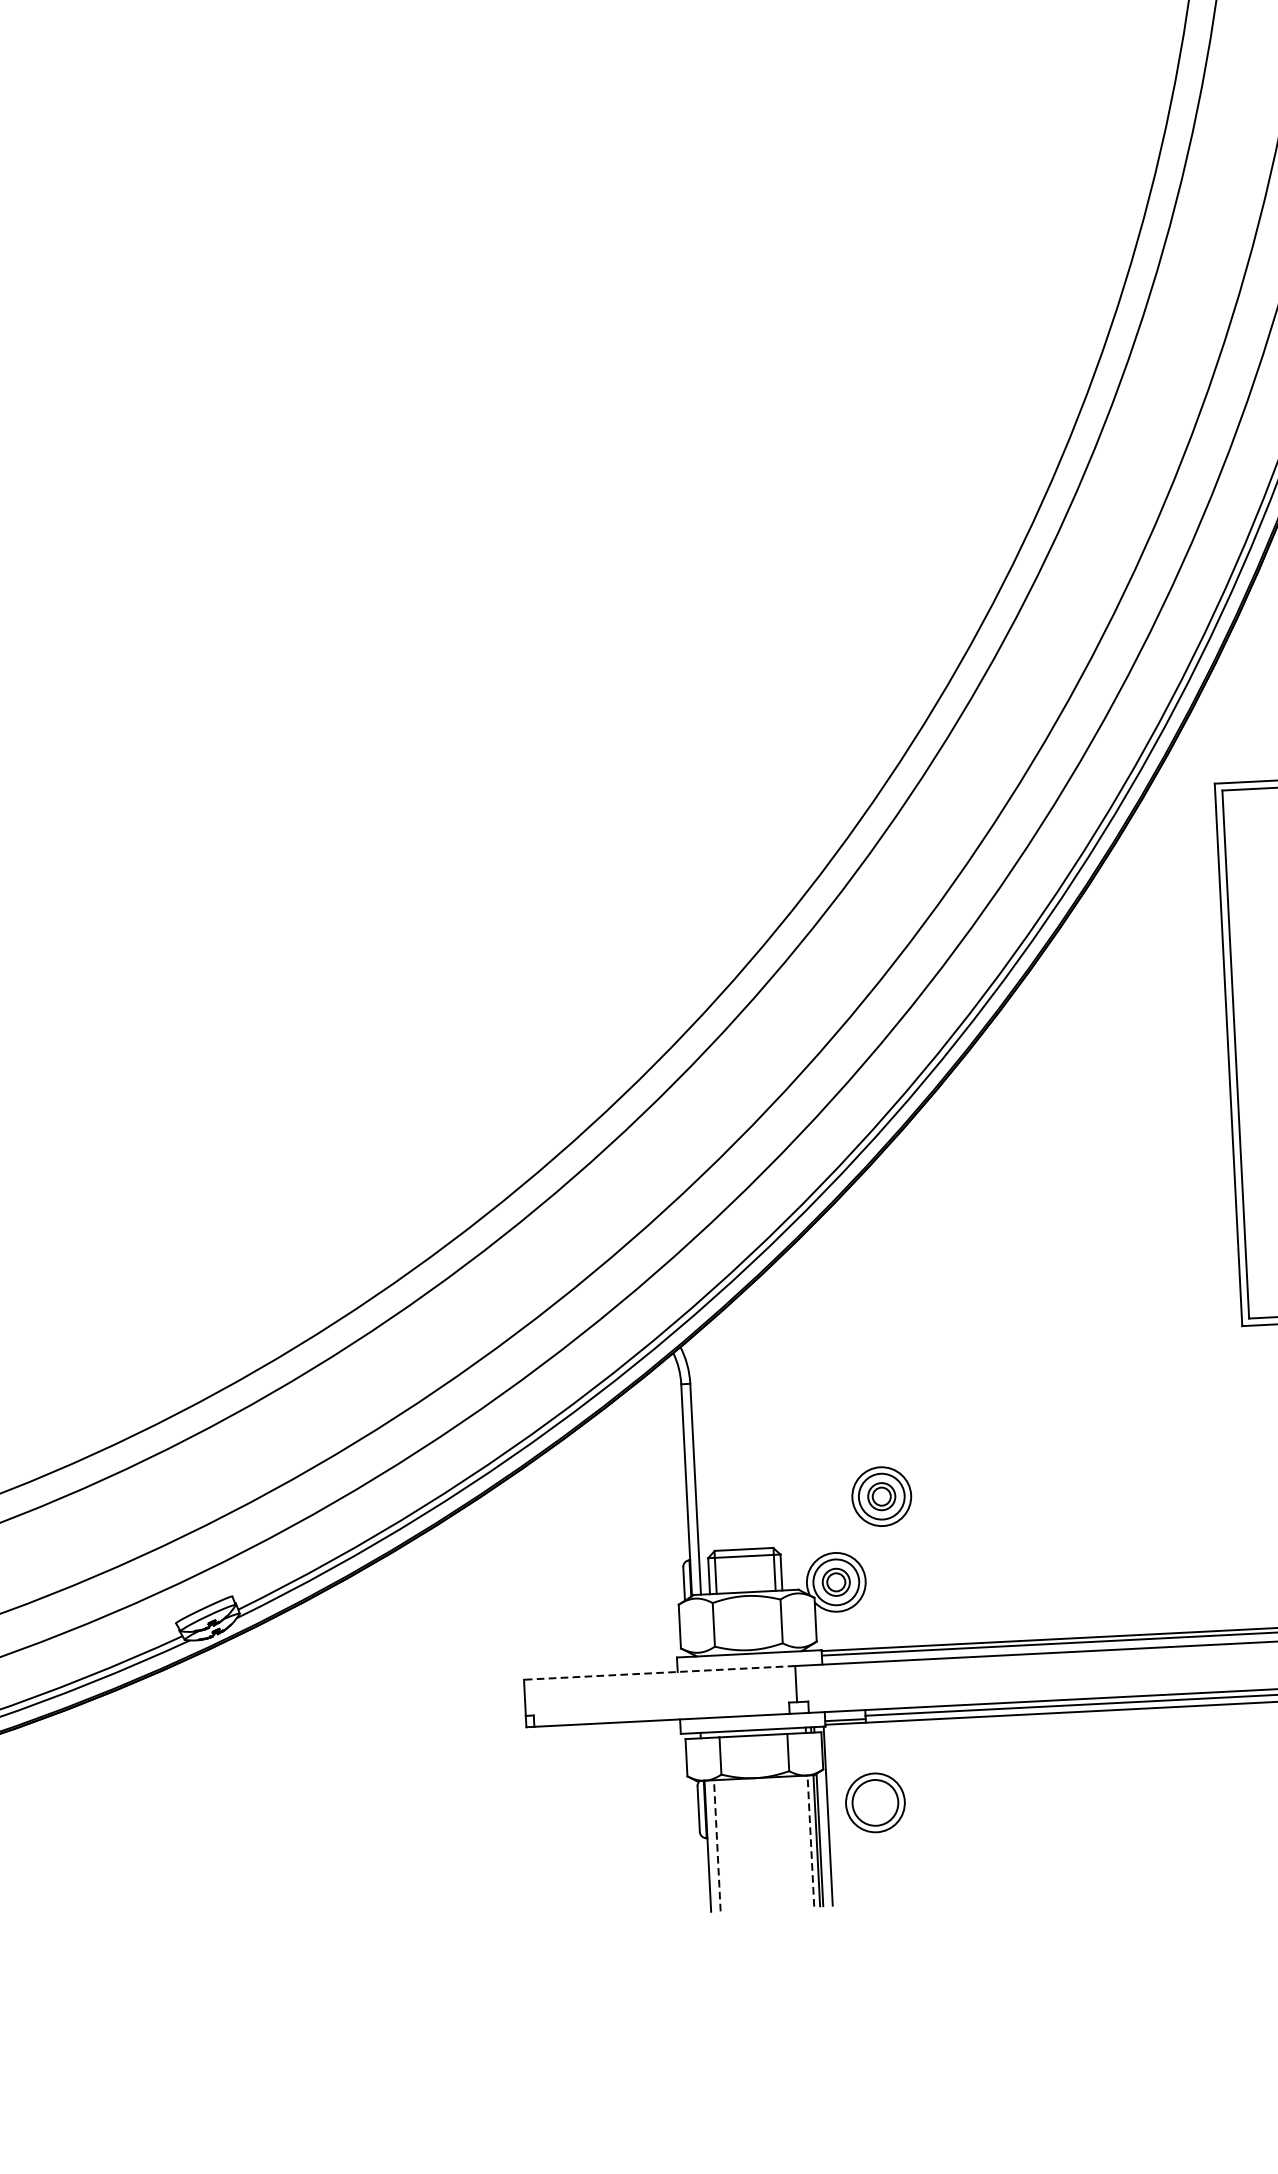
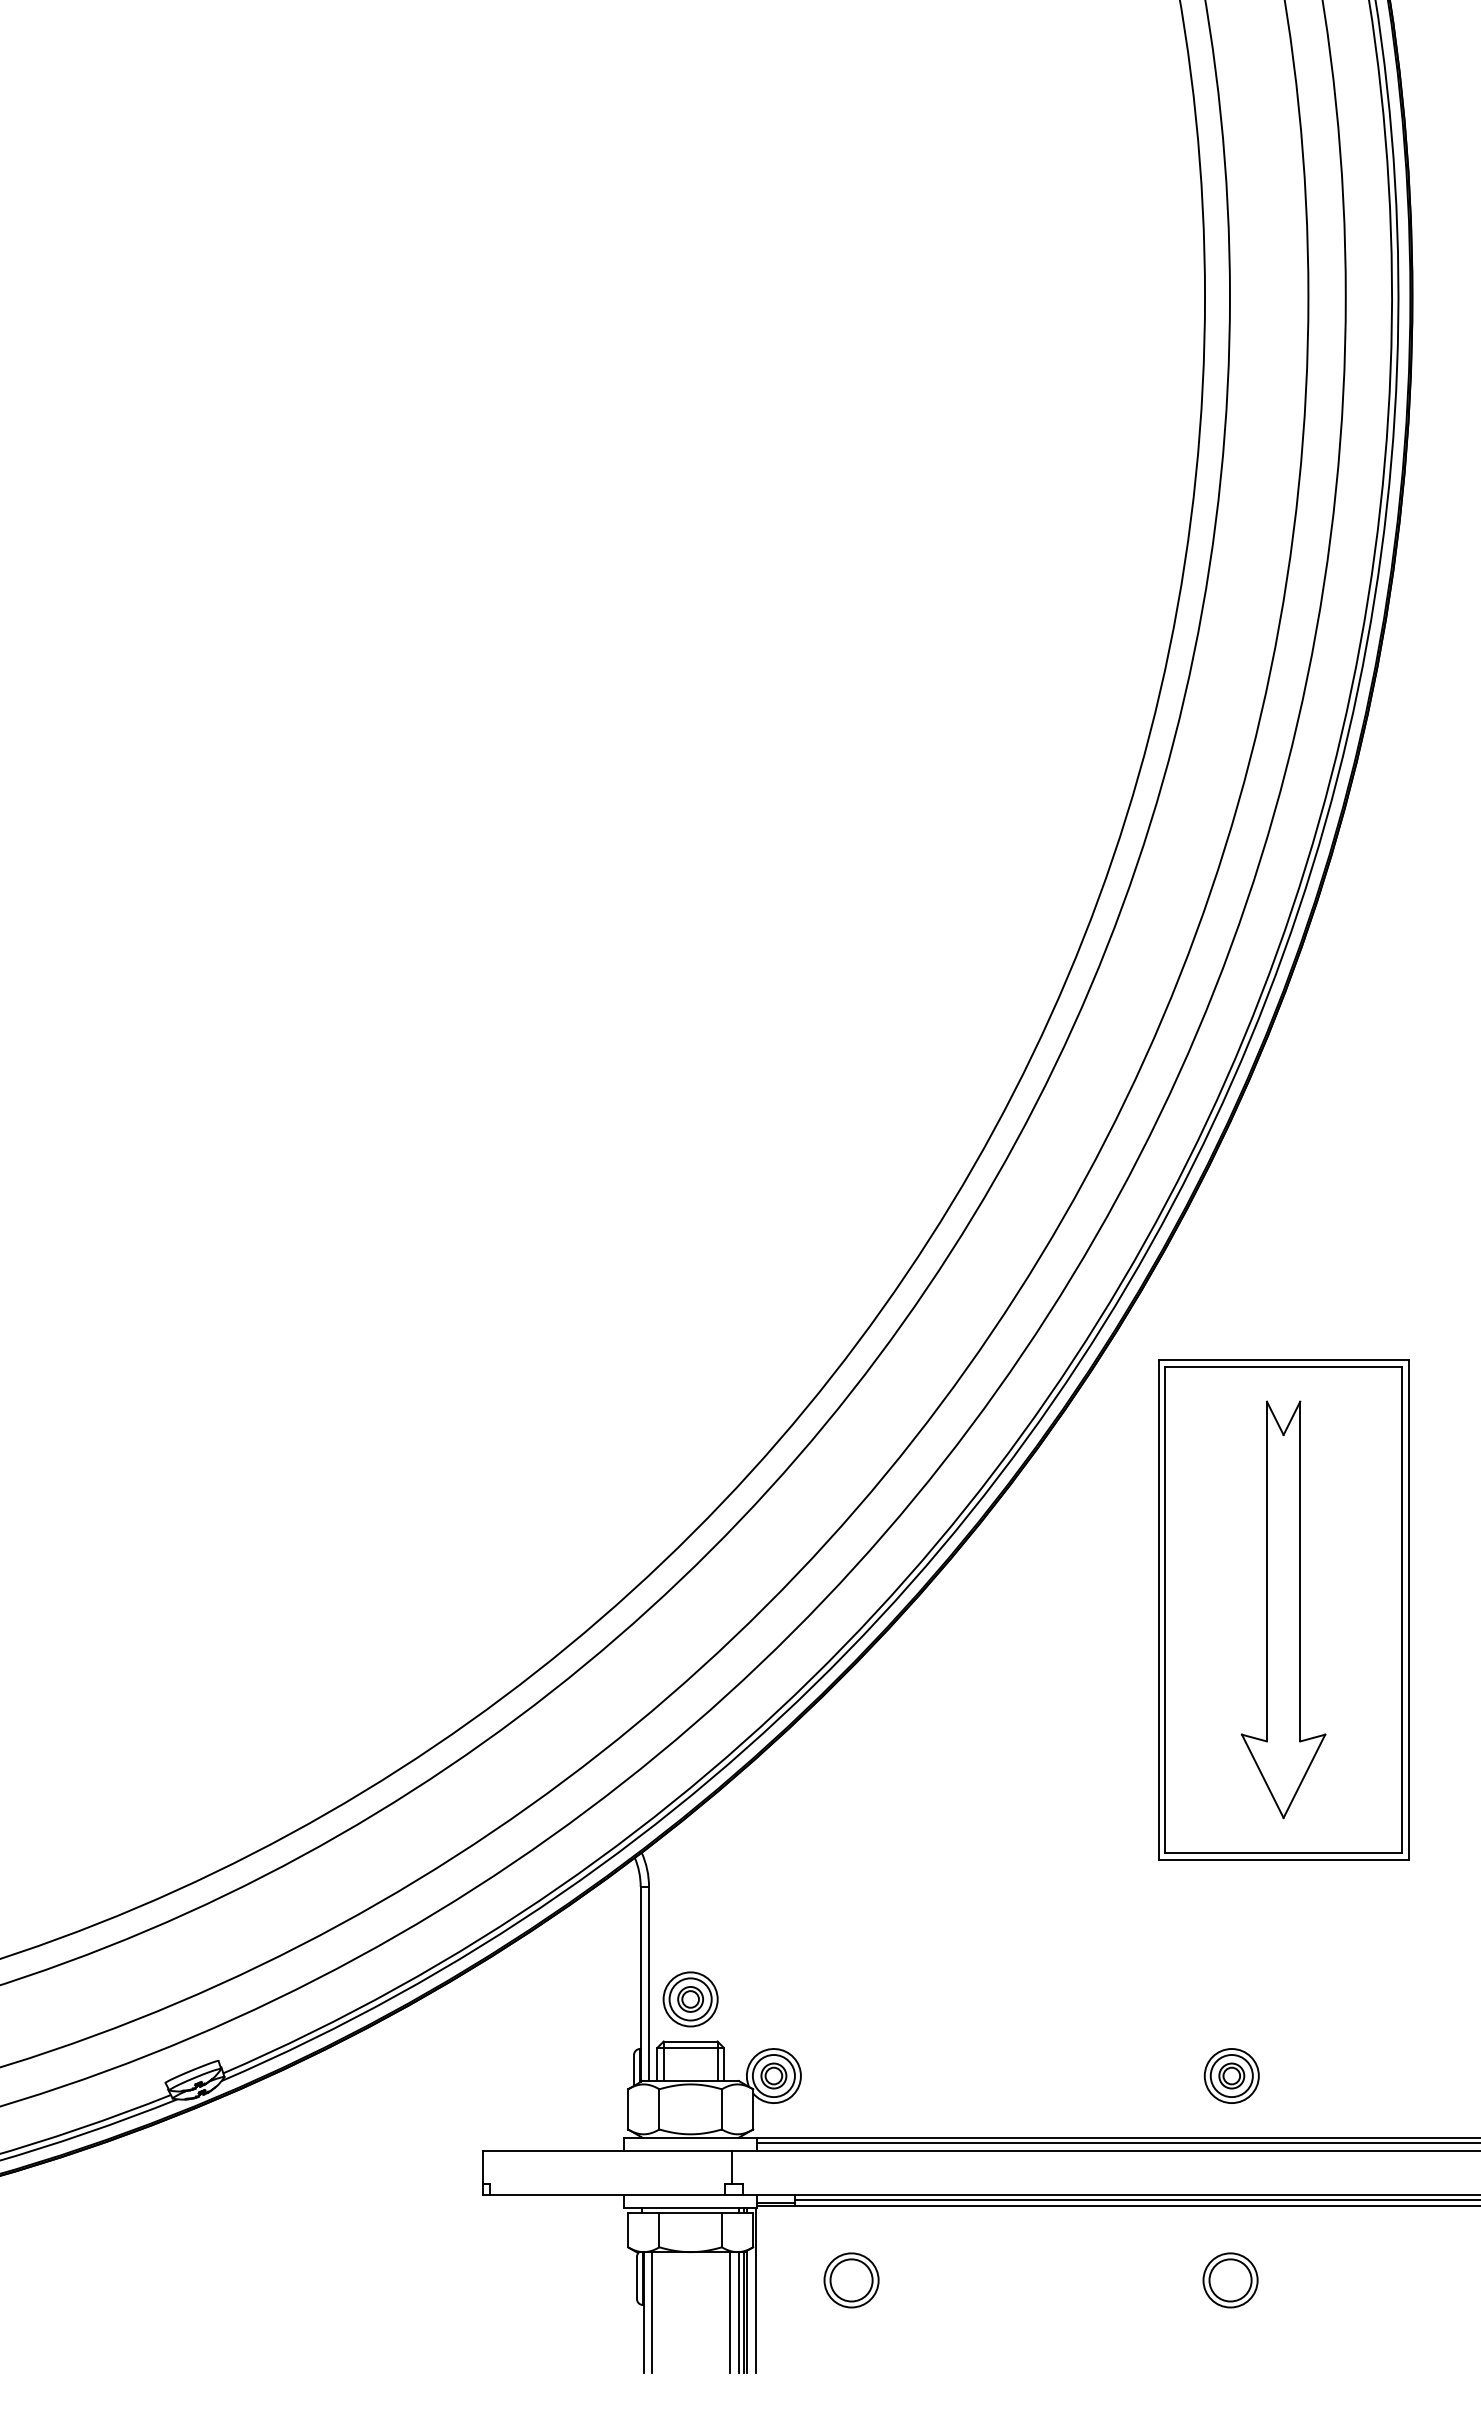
part: (881, 1496) -> (690, 1999), moved
line: (659, 1672) -> (607, 2150), dashed -> solid
part: (875, 1802) -> (851, 2280), moved
line: (810, 1839) -> (738, 2311), dashed -> solid
line: (801, 1841) -> (729, 2312), added
line: (717, 1844) -> (652, 2311), dashed -> solid

